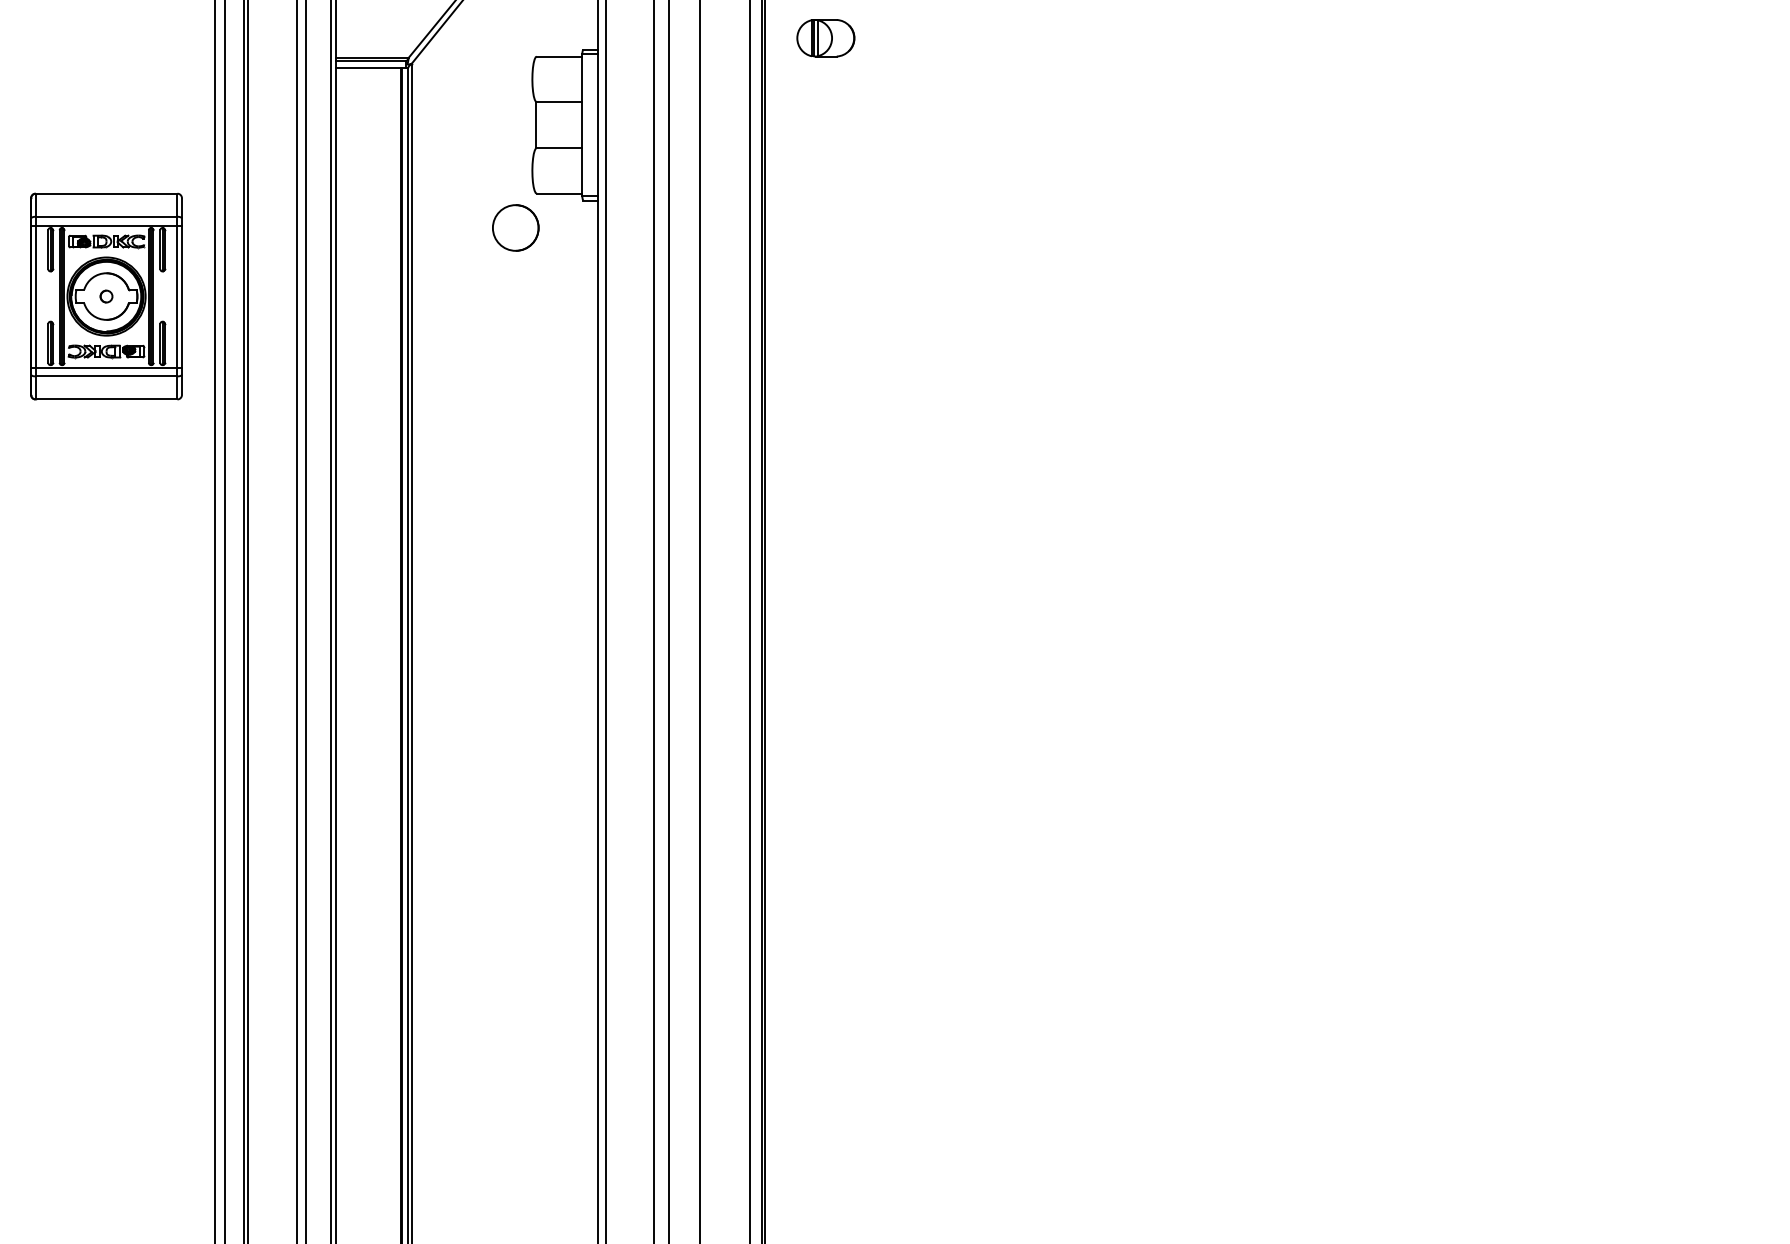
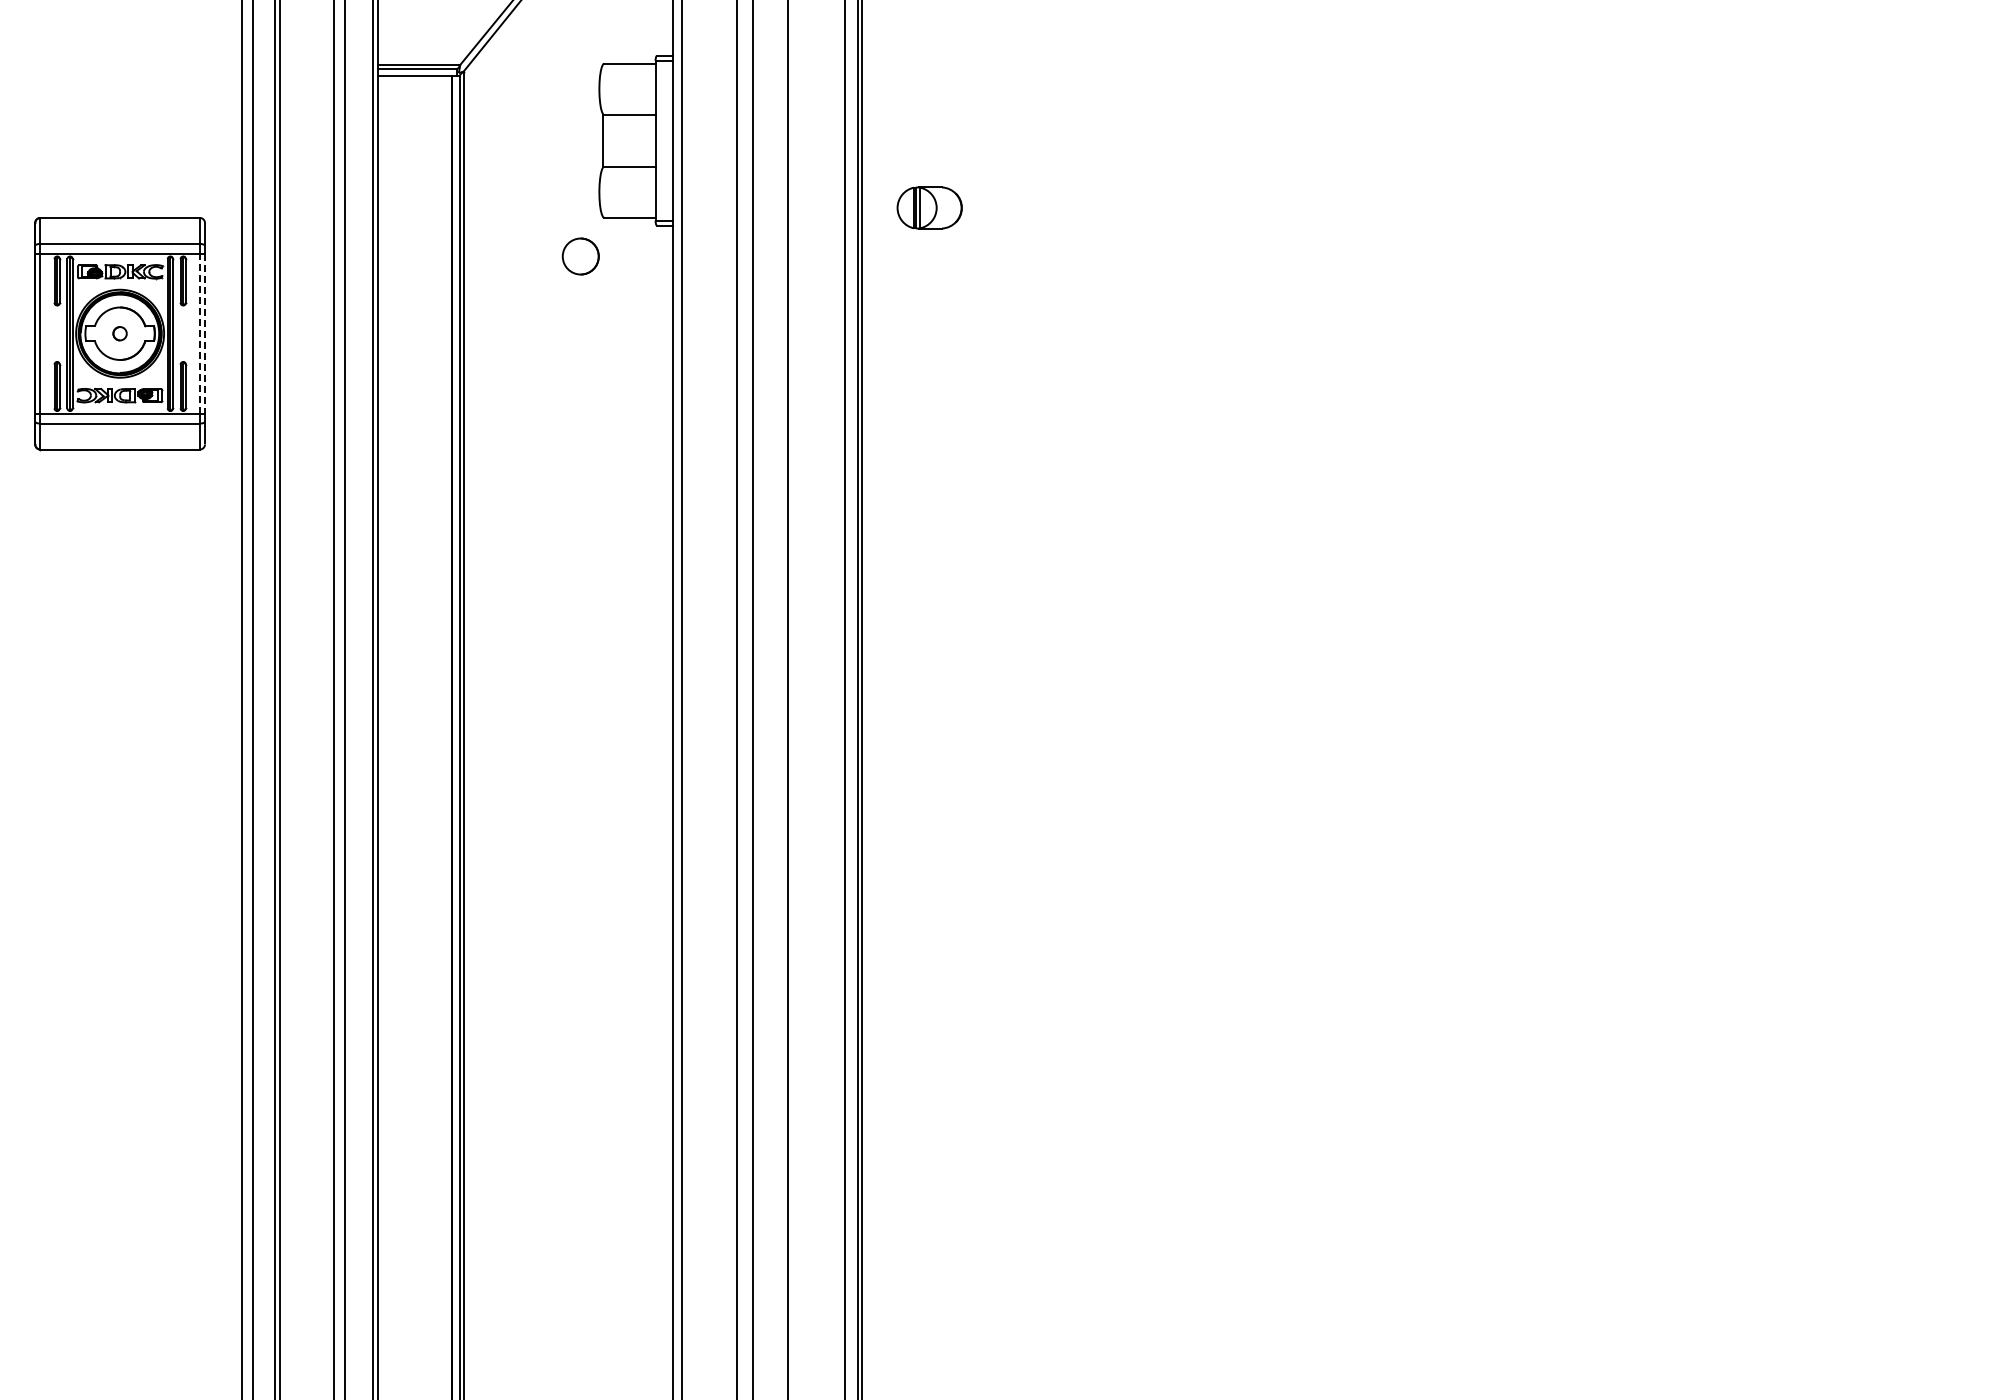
part: (825, 37) -> (929, 207), moved
part: (515, 227) -> (580, 256), size x0.7
line: (177, 296) -> (199, 333), solid -> dashed
line: (182, 296) -> (205, 333), solid -> dashed

